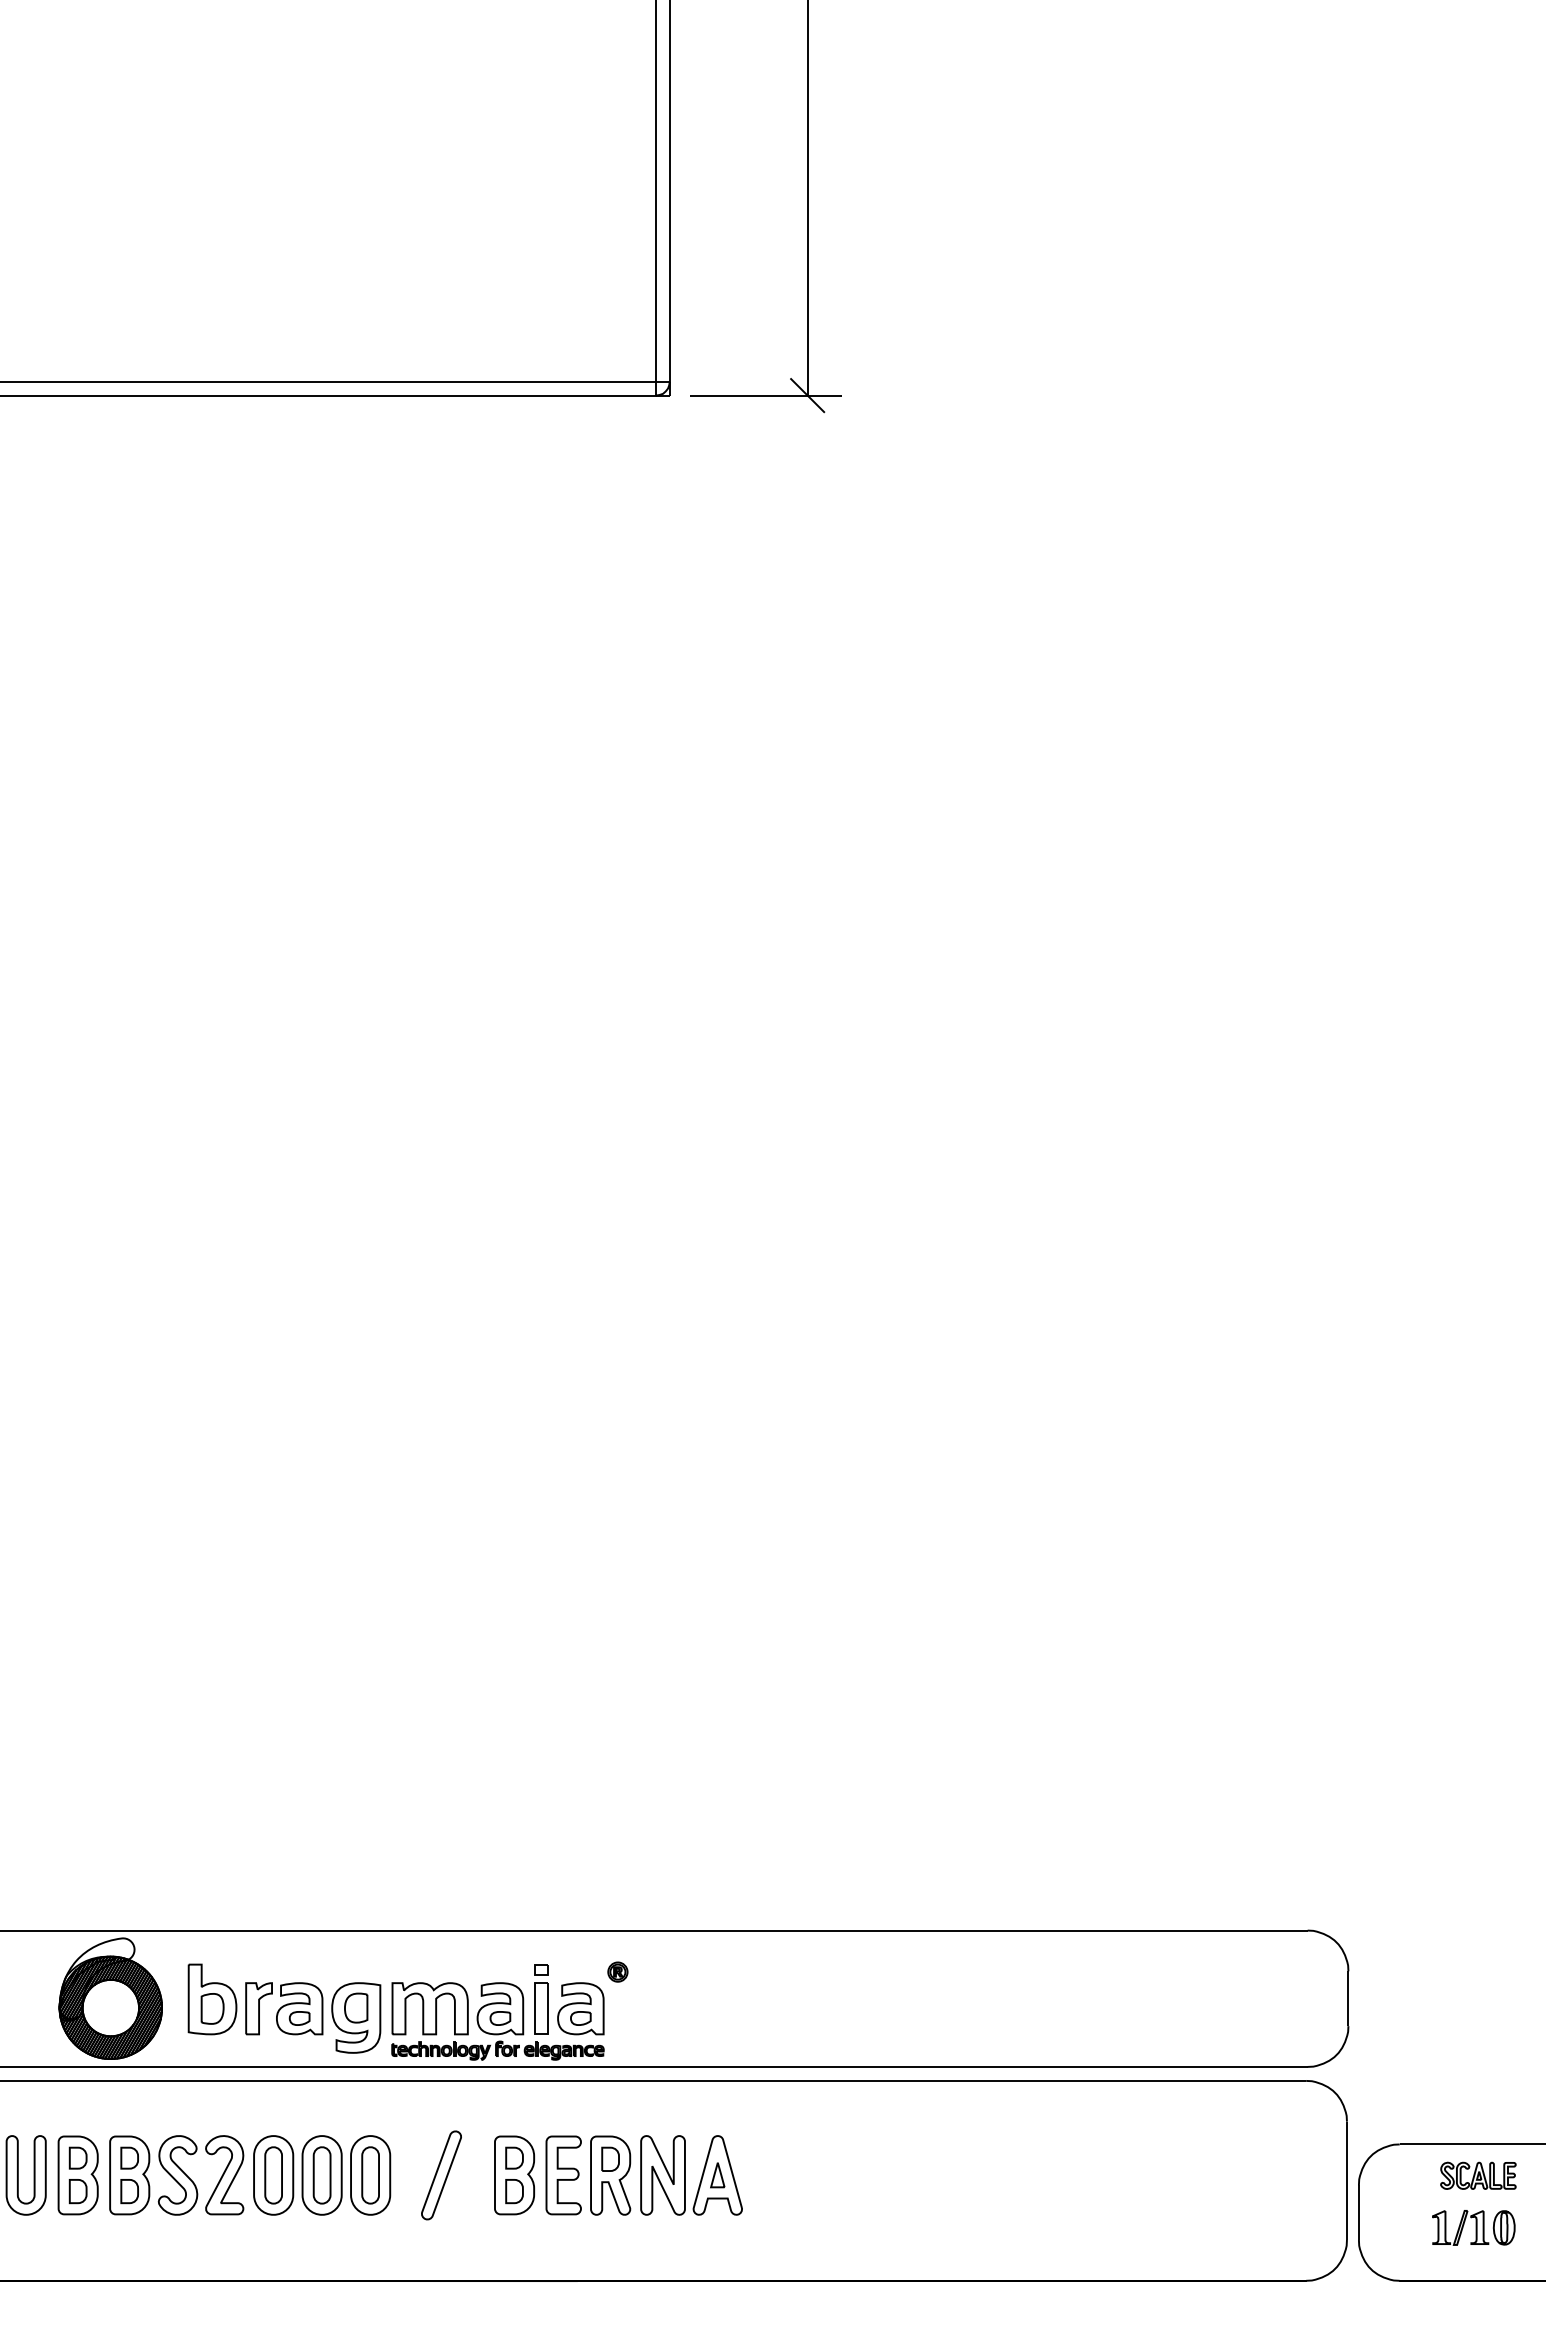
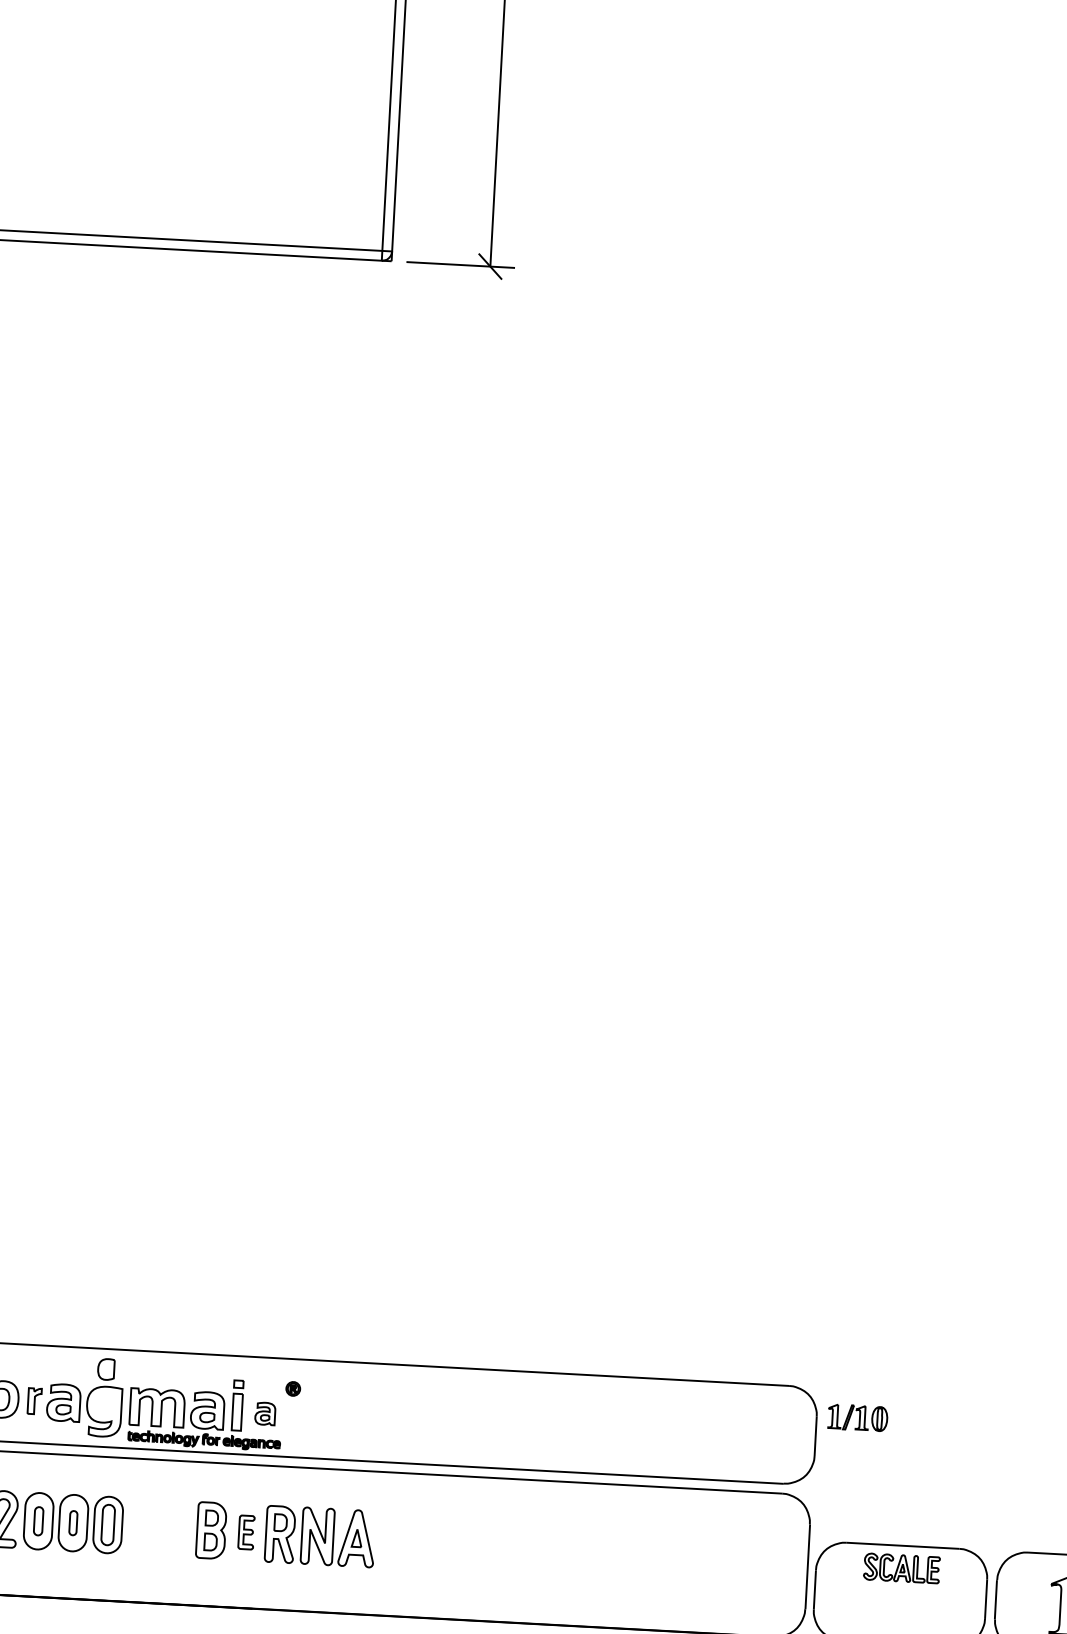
part: (356, 2007) -> (106, 1369), moved
part: (258, 2008) -> (34, 1401), size x0.7
part: (580, 2008) -> (265, 1413), size x0.6
part: (273, 2175) -> (38, 1521), size x0.7
part: (321, 2175) -> (72, 1523), size x0.6
part: (441, 2175) -> (158, 1527), removed
part: (563, 2175) -> (246, 1532), size x0.6
part: (1478, 2175) -> (902, 1568), size x1.4
part: (1473, 2227) -> (857, 1417), moved

